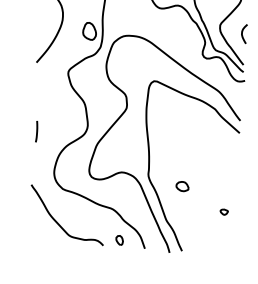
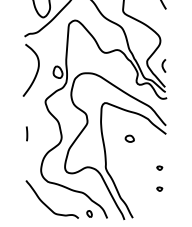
line: (37, 131) -> (27, 133), moved
part: (226, 180) -> (159, 167), added
part: (182, 186) -> (129, 138), moved

